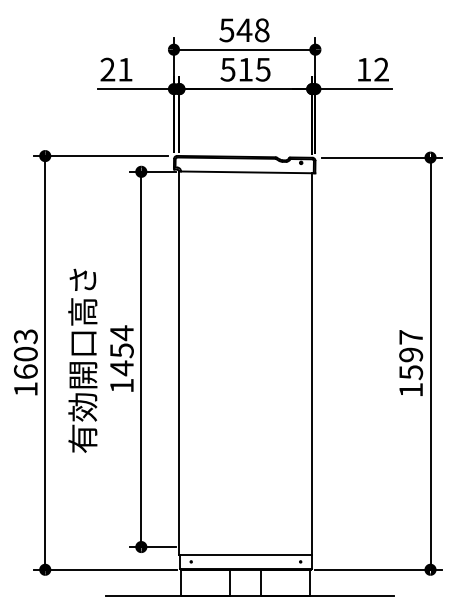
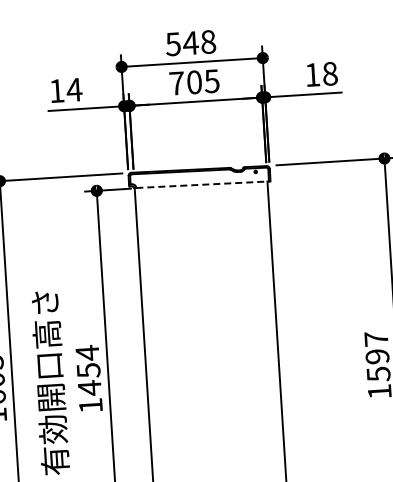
text: (116, 69) -> (65, 90), 21 -> 14
text: (236, 69) -> (185, 82), 515 -> 705
text: (381, 69) -> (330, 73), 12 -> 18
line: (248, 172) -> (203, 184), solid -> dashed

